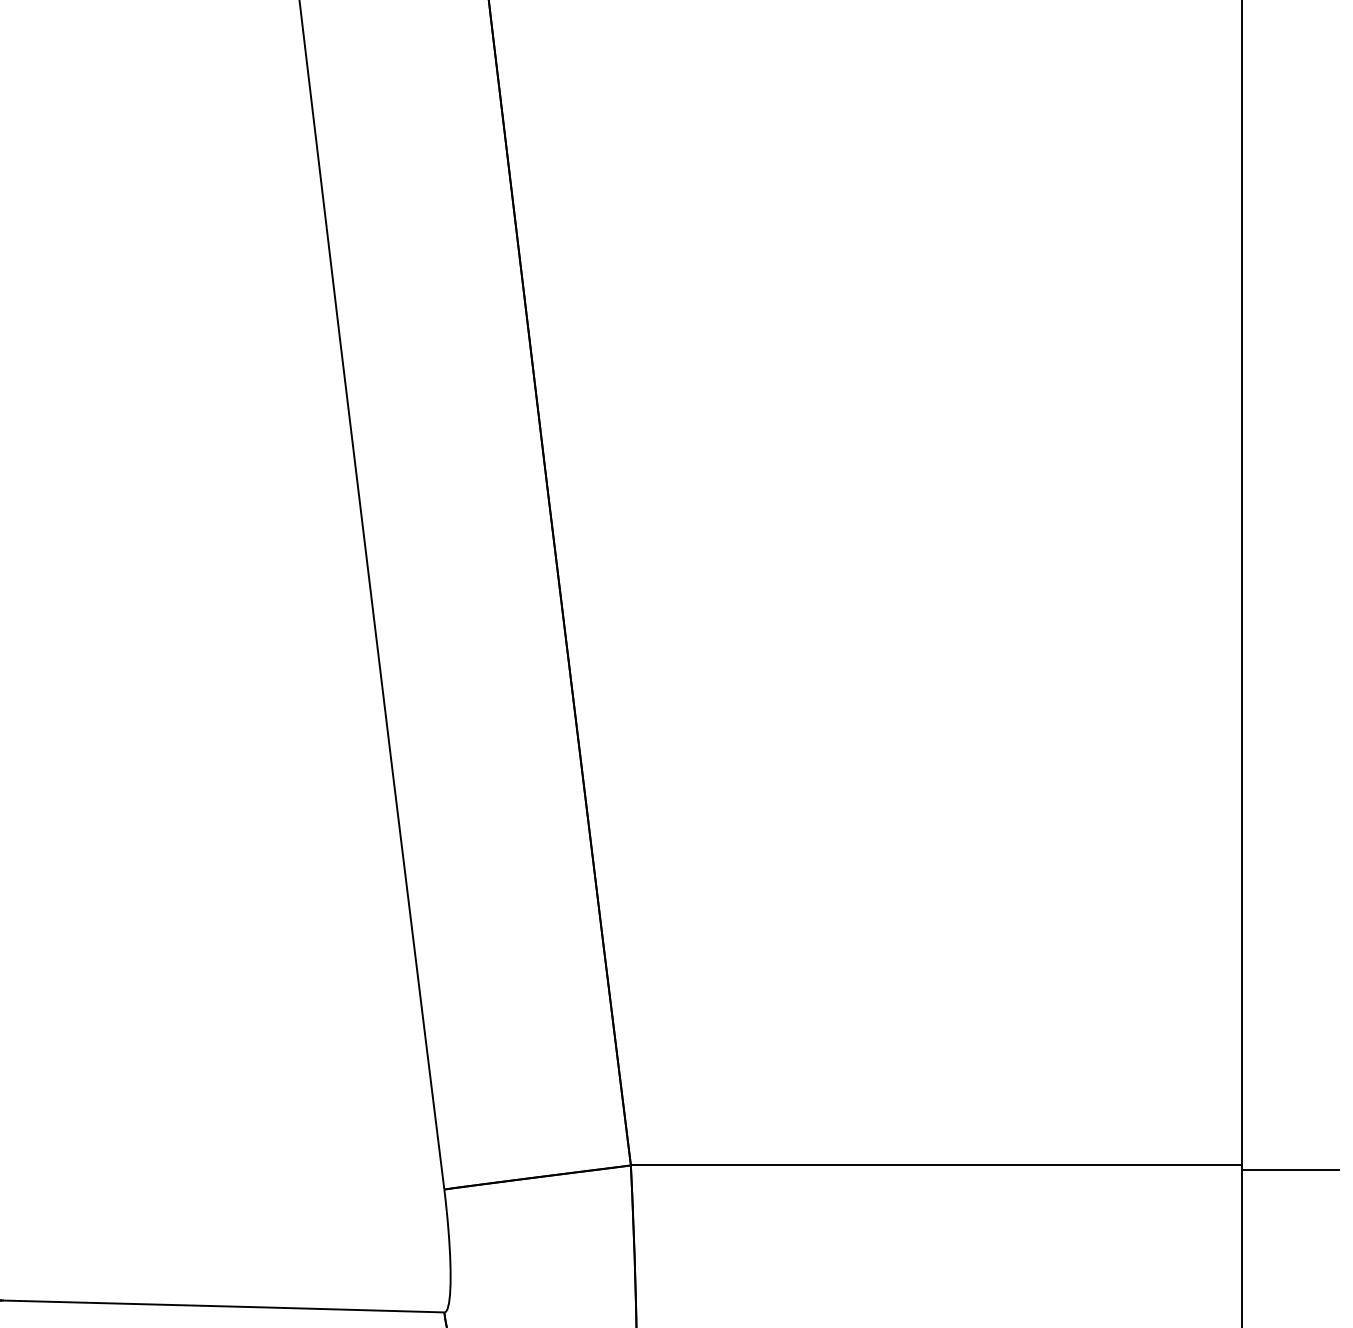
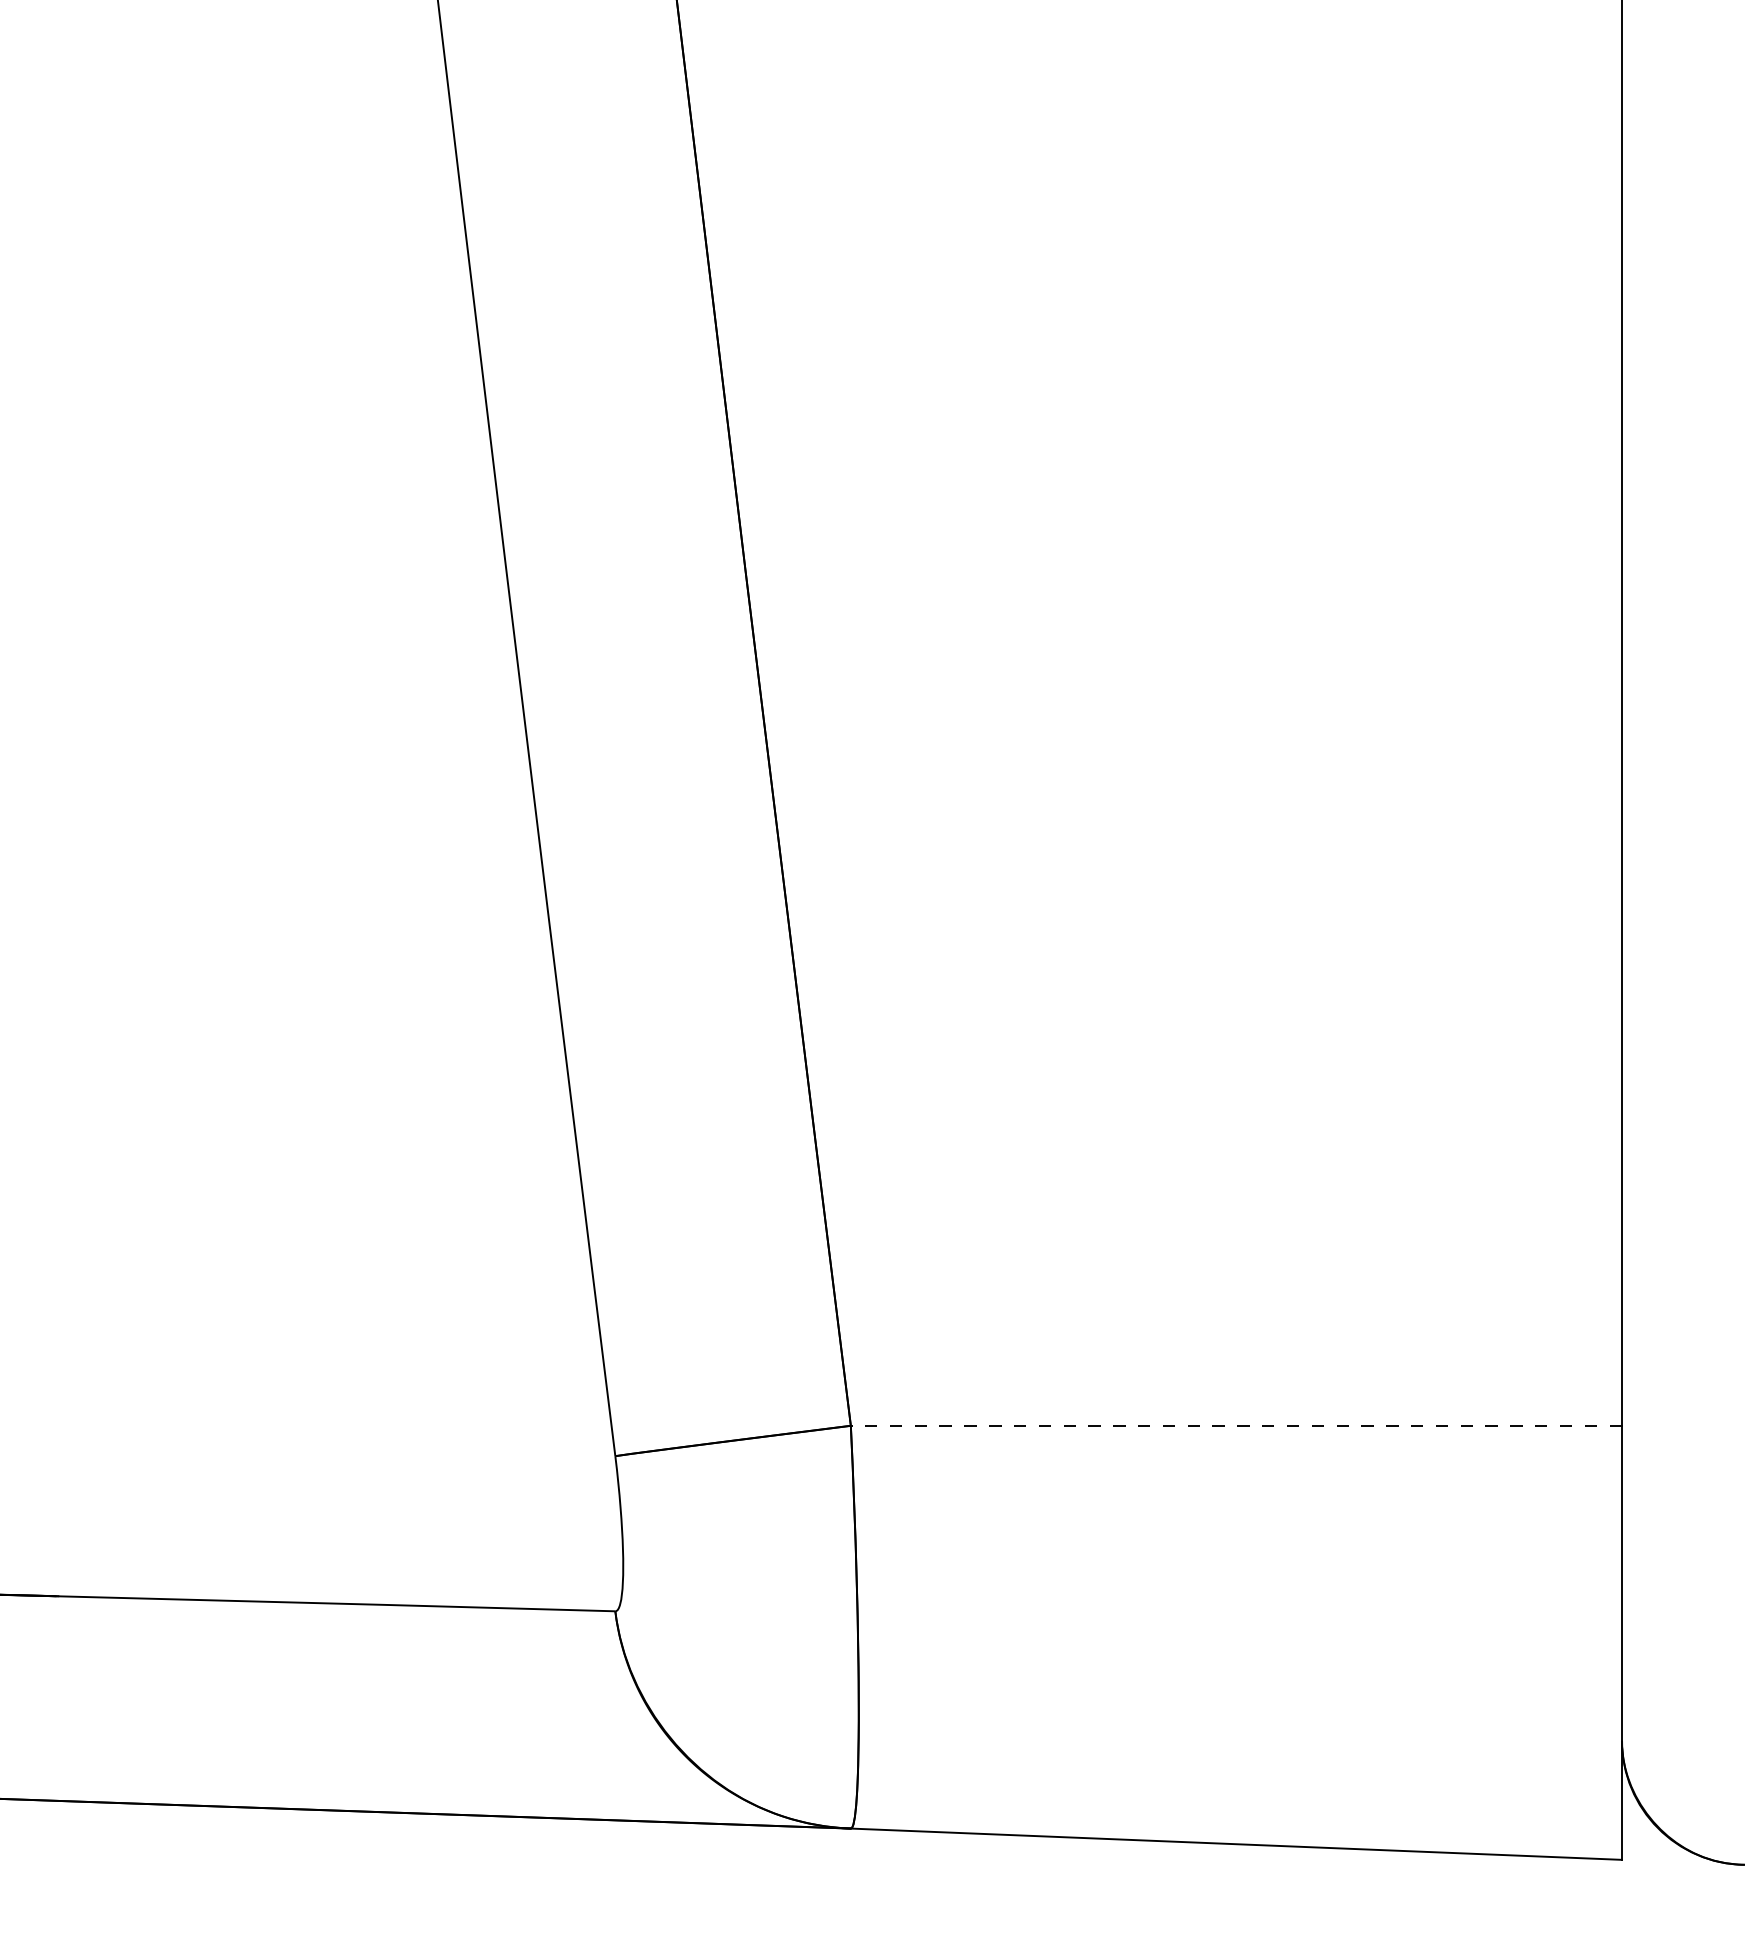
line: (936, 1165) -> (1236, 1425), solid -> dashed
line: (1289, 1169) -> (1682, 1430), removed

